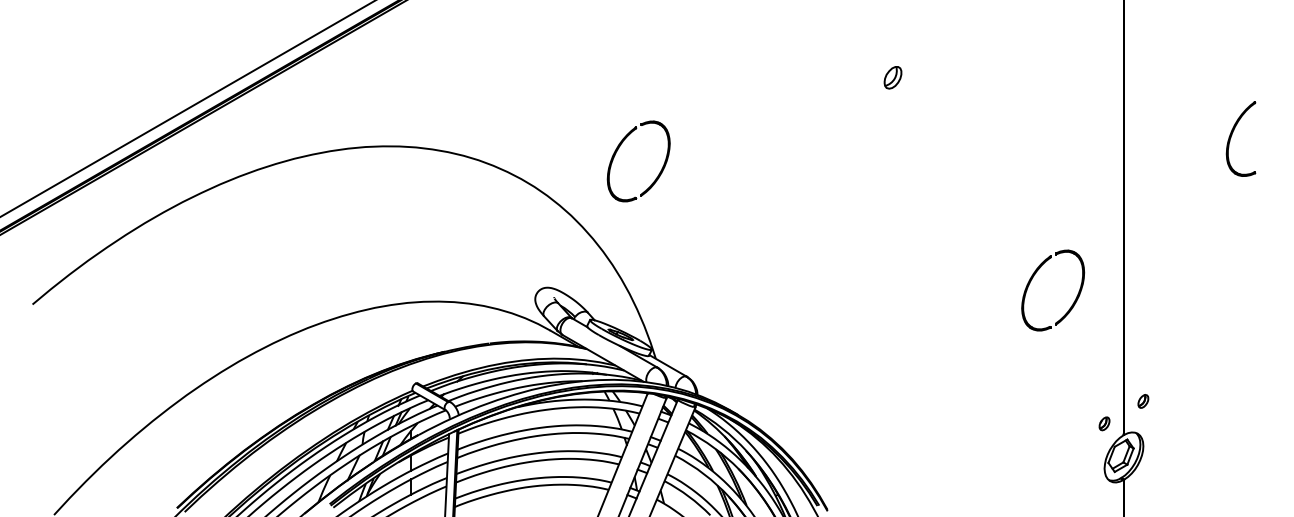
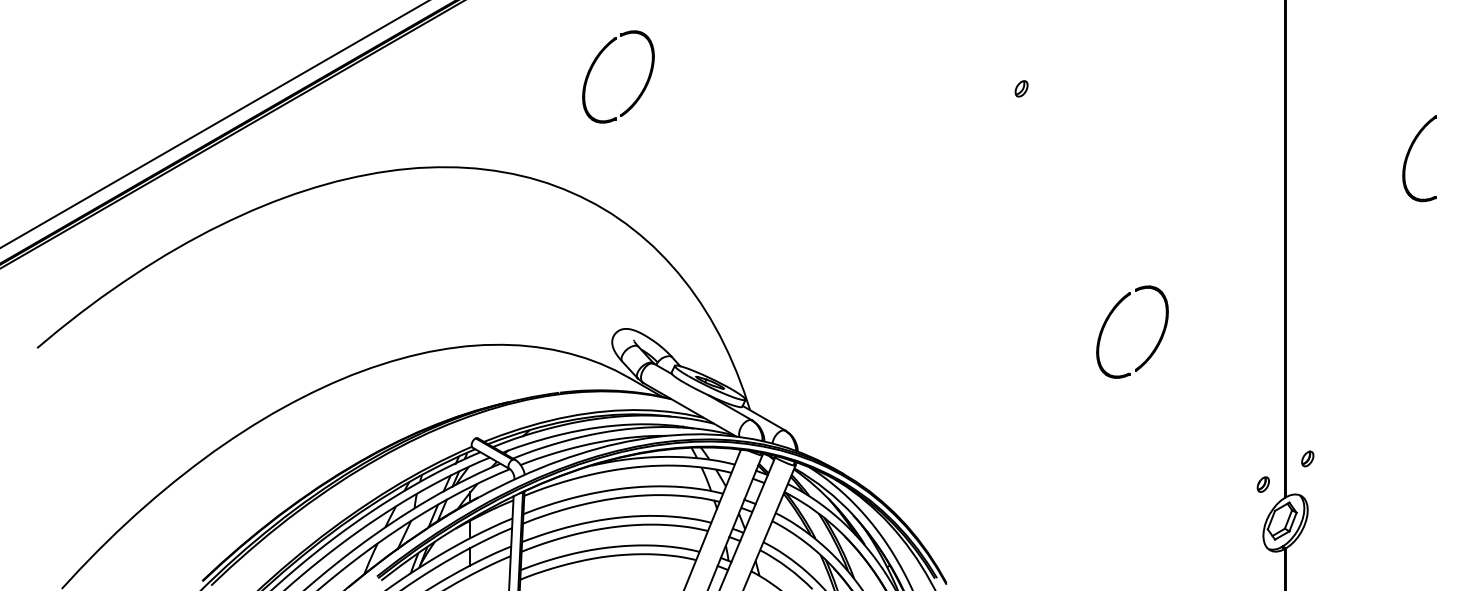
part: (893, 77) -> (1021, 88), size x0.62
part: (619, 148) -> (596, 62), moved
part: (1072, 303) -> (1154, 346), moved

